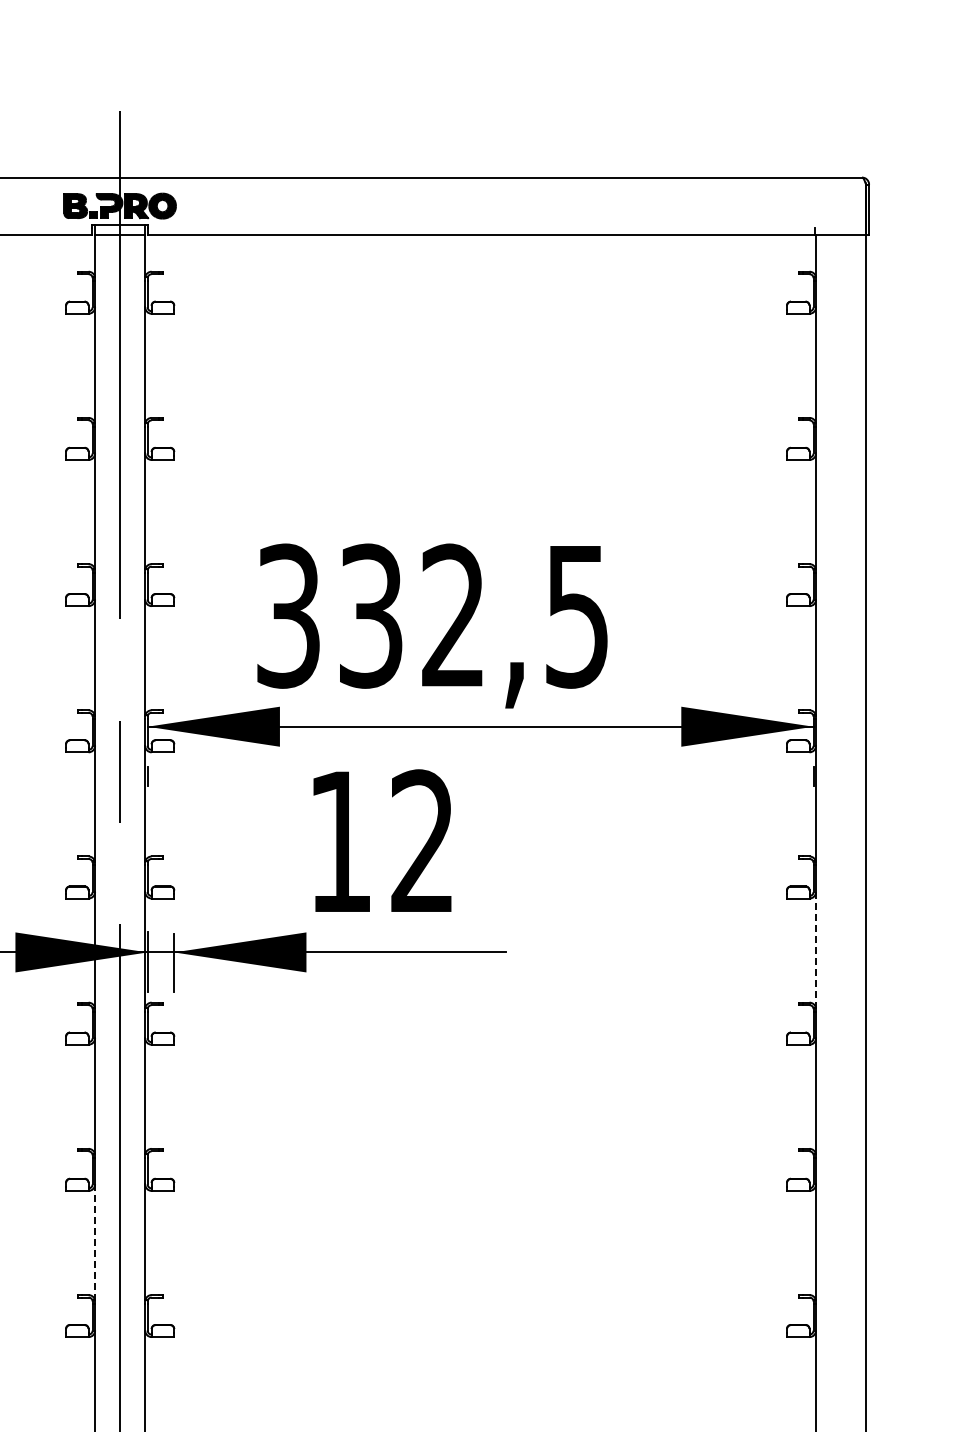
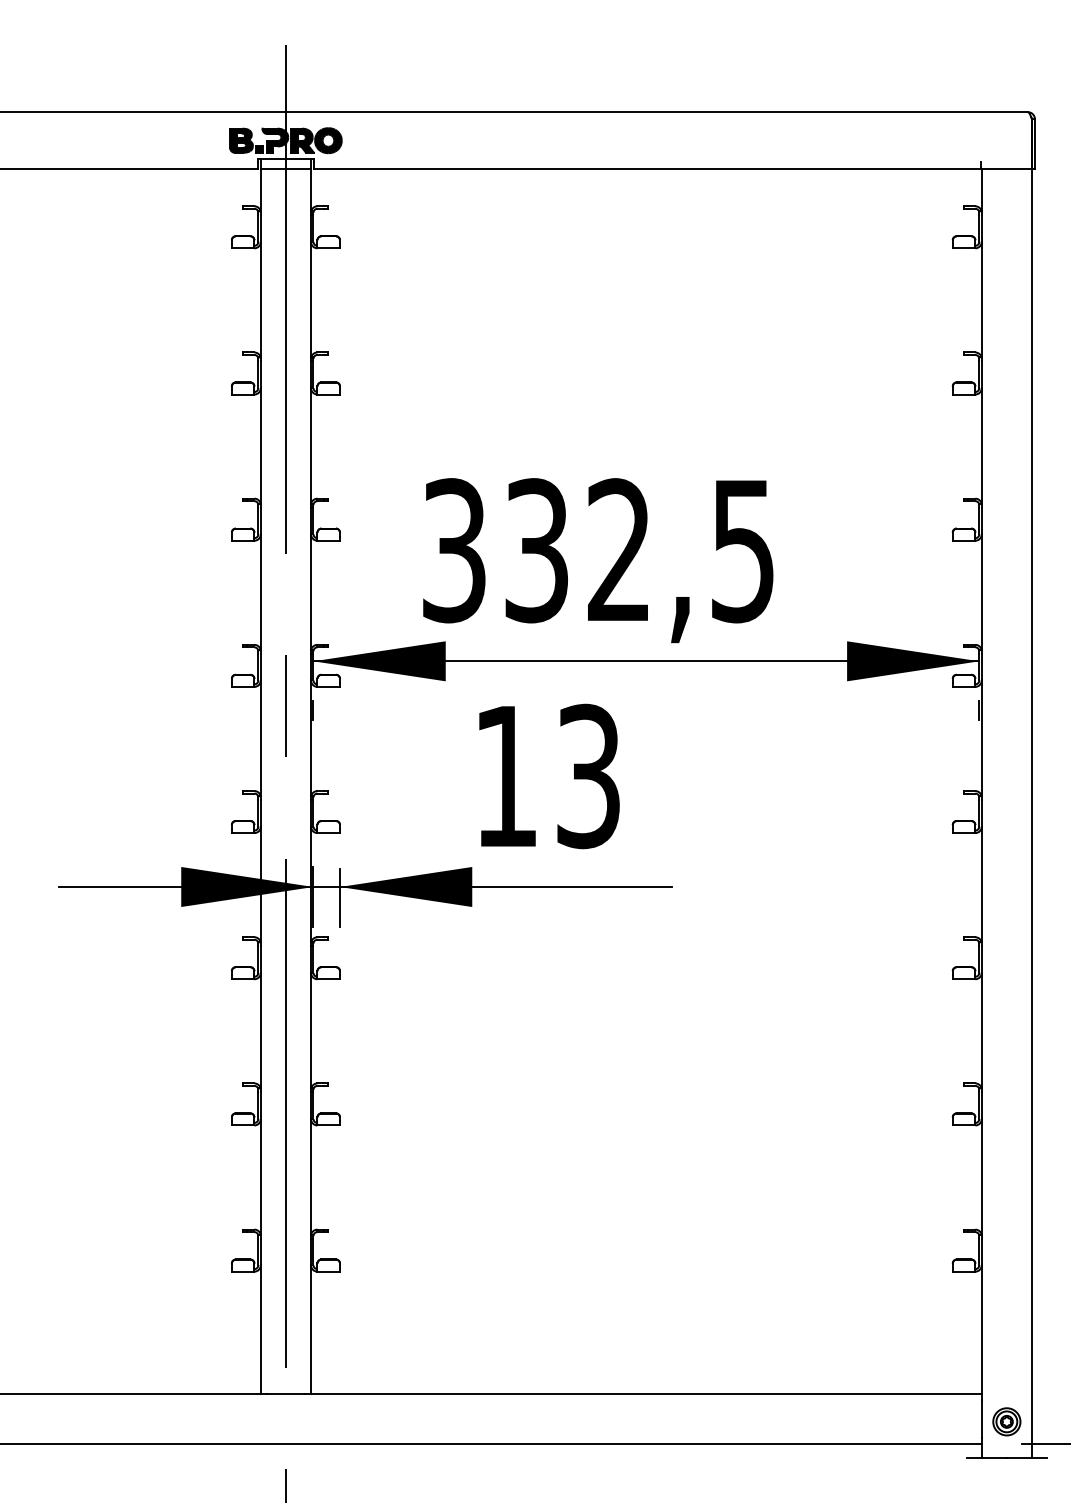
text: (422, 841) -> (588, 776), 12 -> 13
line: (815, 949) -> (981, 884), dashed -> solid
line: (94, 1241) -> (260, 1176), dashed -> solid

